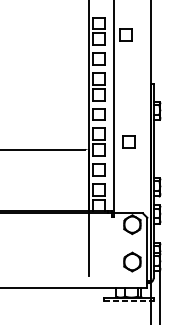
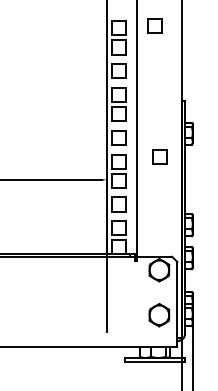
part: (125, 34) -> (154, 25), moved
part: (129, 141) -> (159, 156), moved
line: (128, 301) -> (154, 362), dashed -> solid

